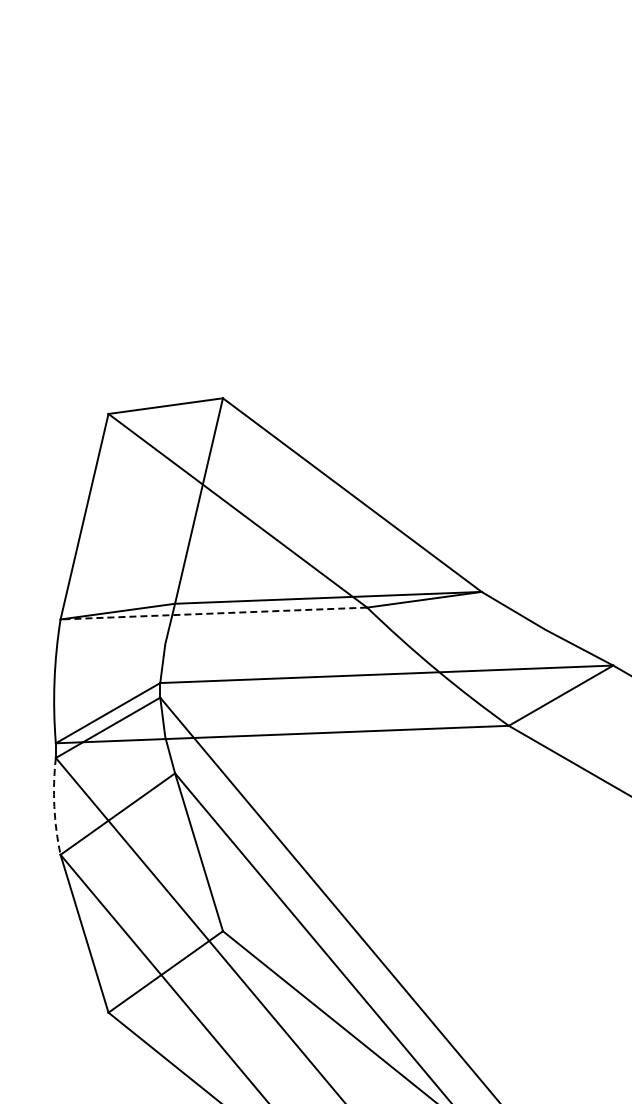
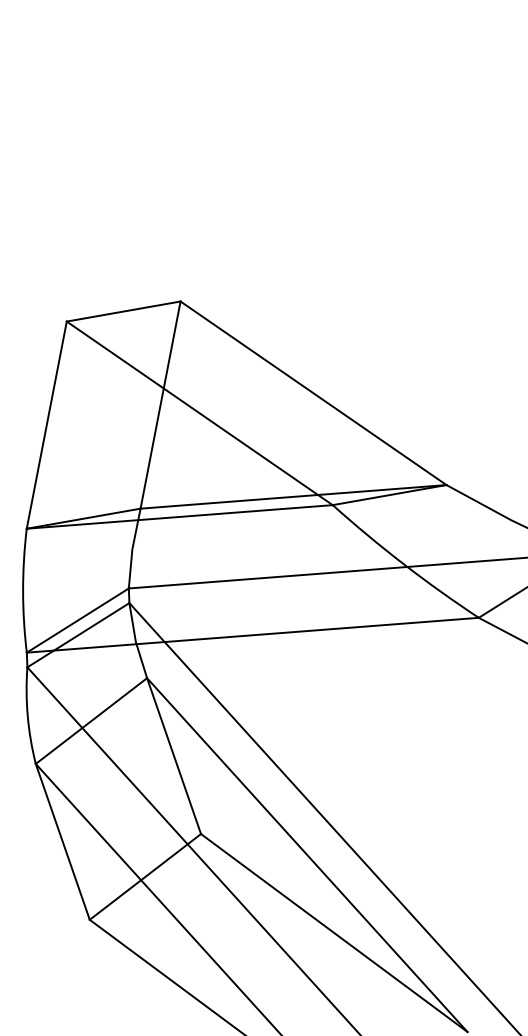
line: (213, 613) -> (179, 516), dashed -> solid
arc: (54, 806) -> (27, 715), dashed -> solid

